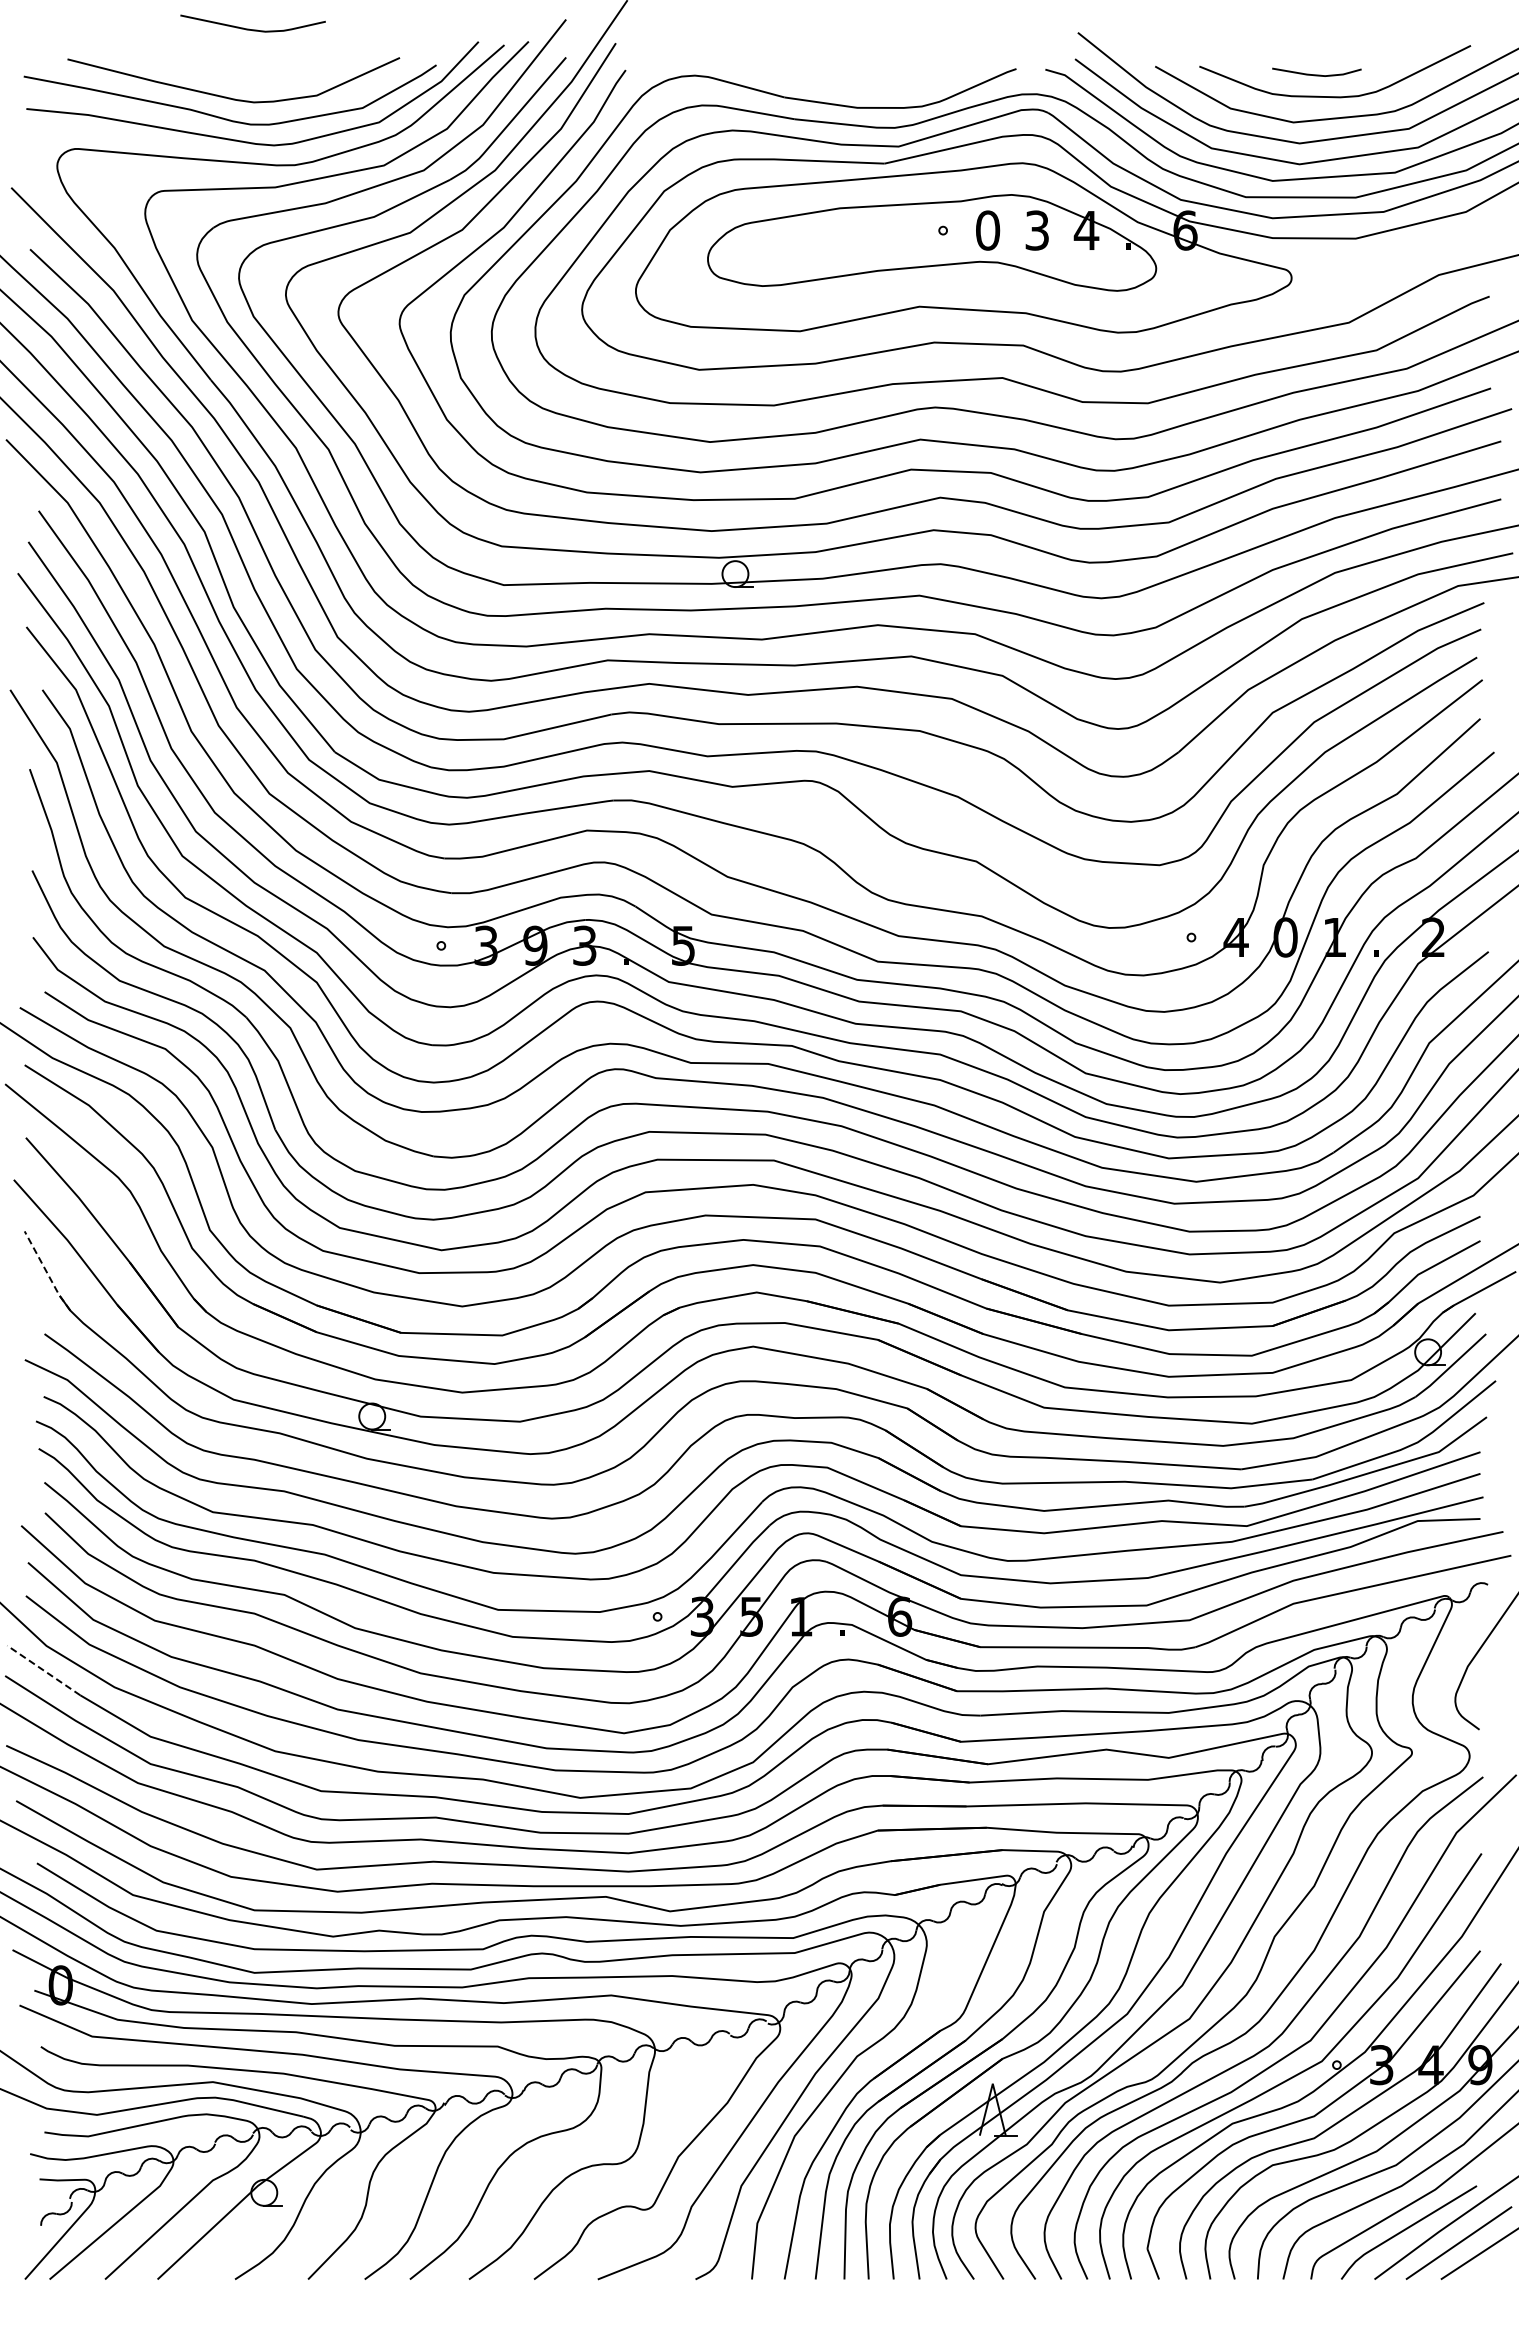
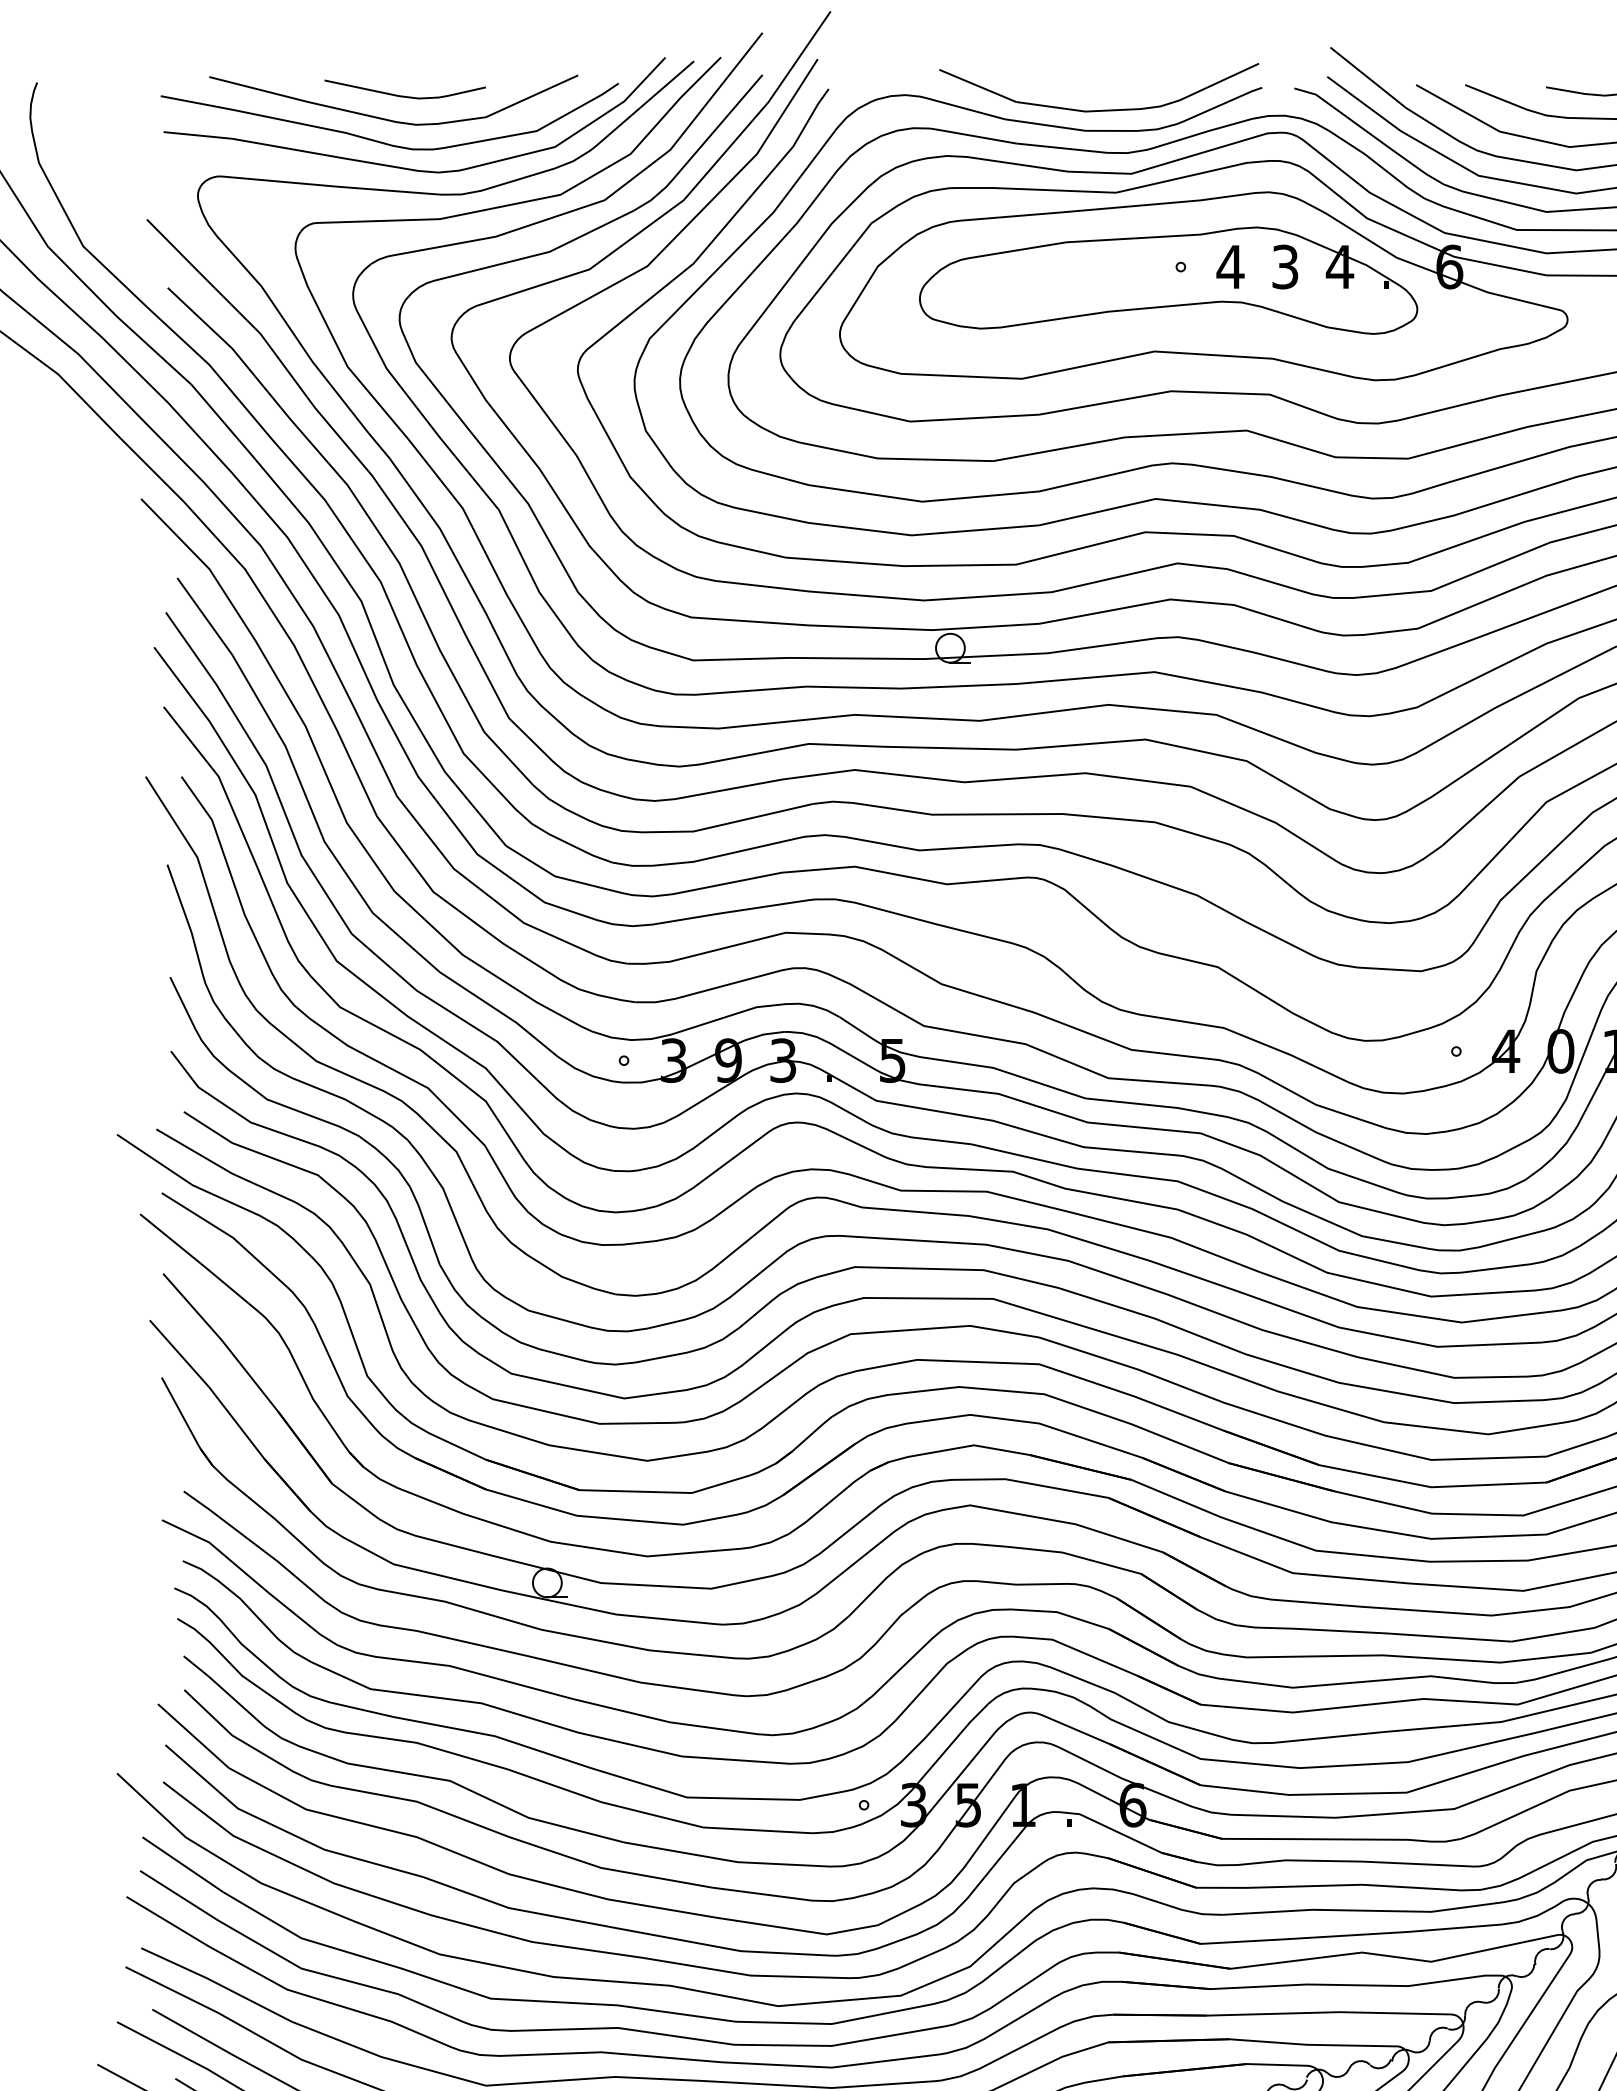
curve: (249, 28) -> (401, 94), moved
part: (871, 88) -> (1101, 109), added
text: (987, 230) -> (1230, 266), 0 -> 4
line: (47, 1273) -> (187, 1424), dashed -> solid
line: (43, 1670) -> (182, 1864), dashed -> solid

